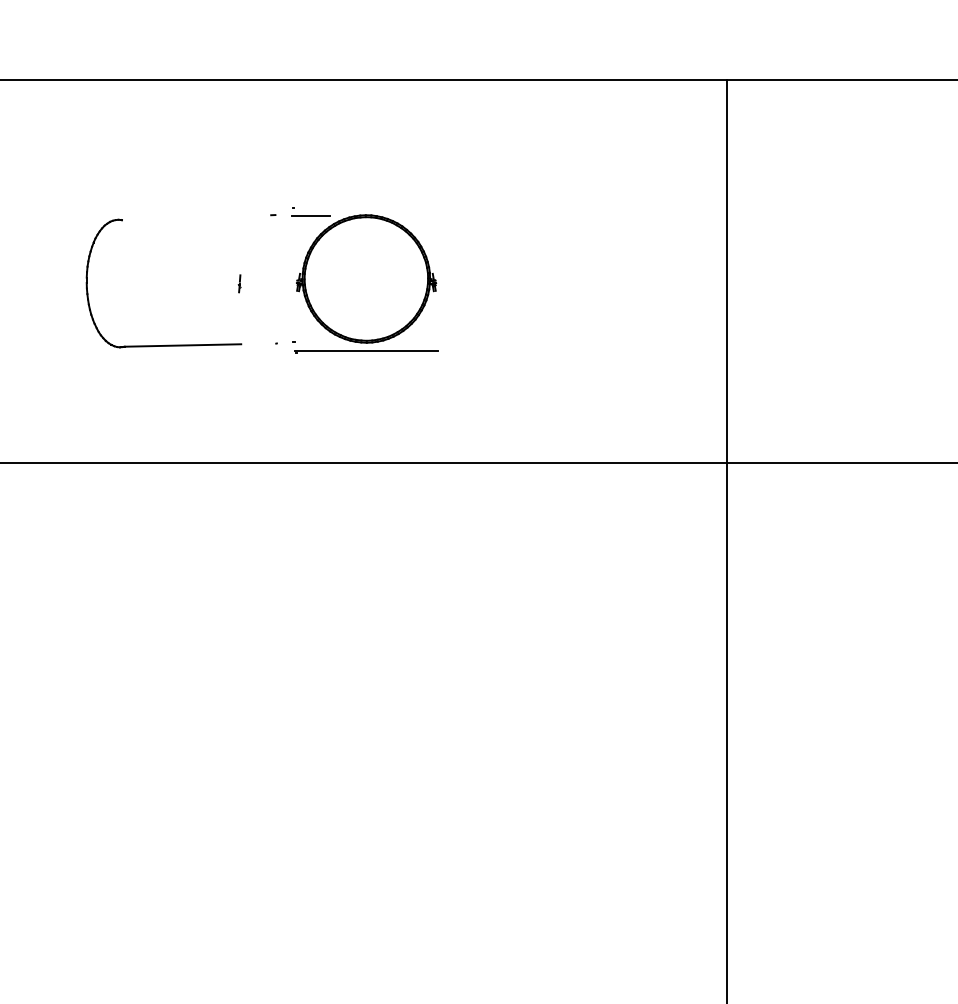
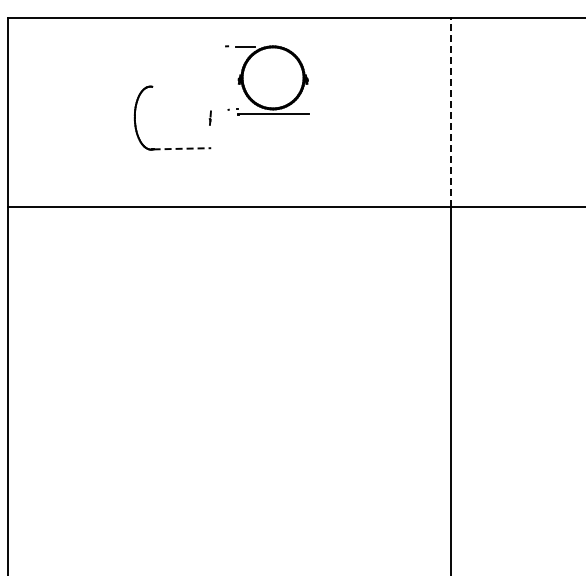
line: (727, 272) -> (451, 112), solid -> dashed
part: (239, 284) -> (210, 118), size x1.6
part: (355, 284) -> (267, 80), moved
line: (183, 344) -> (182, 148), solid -> dashed

